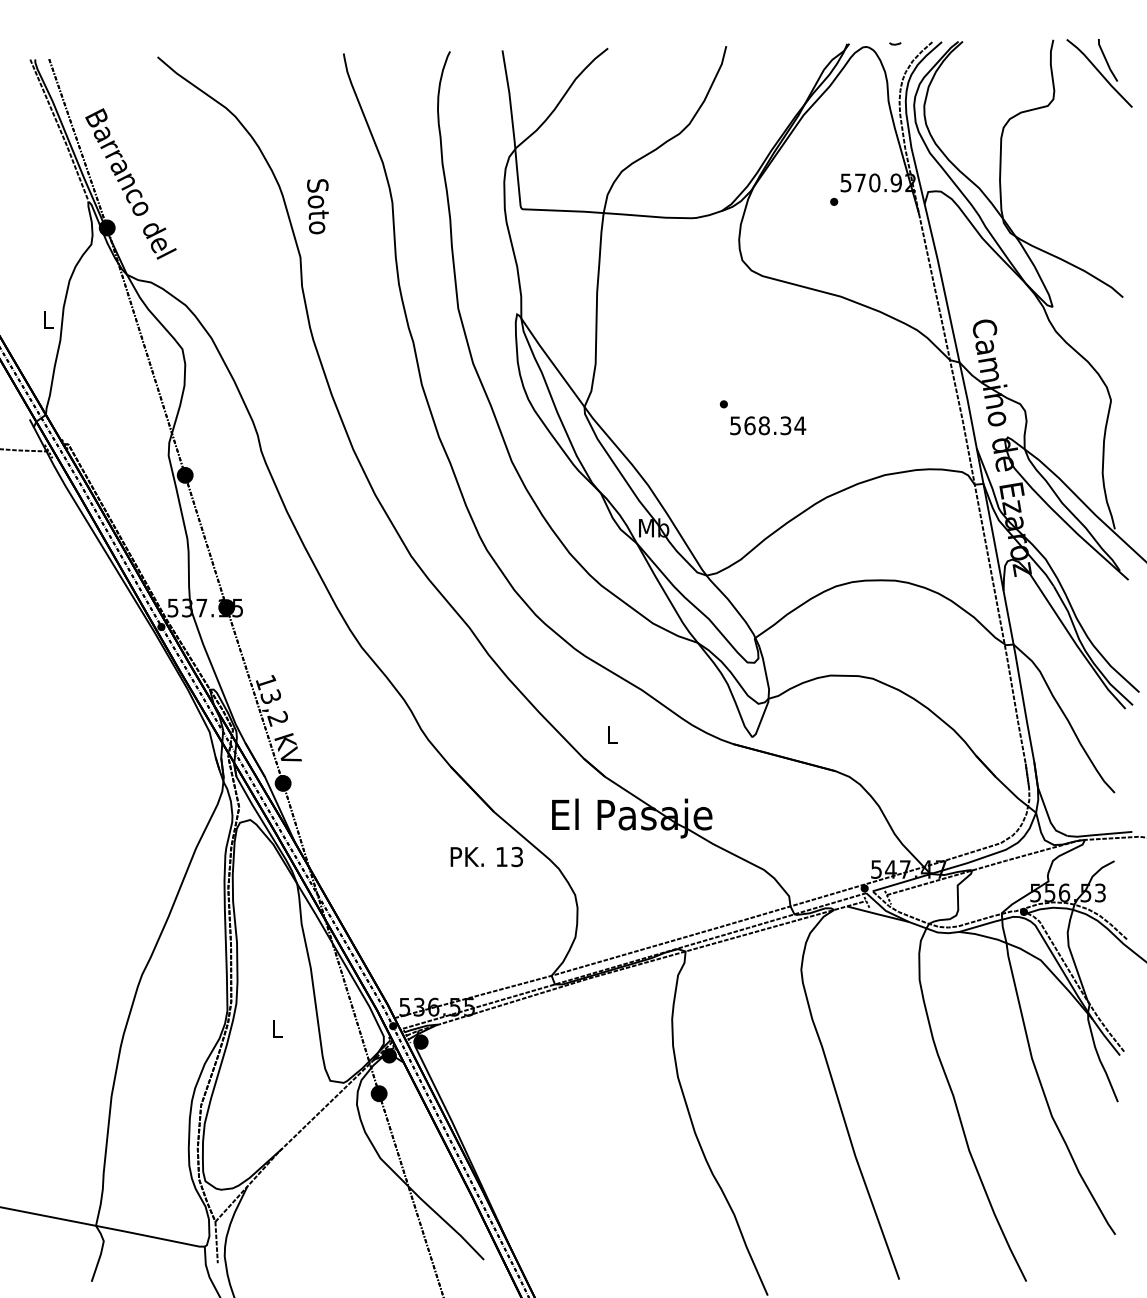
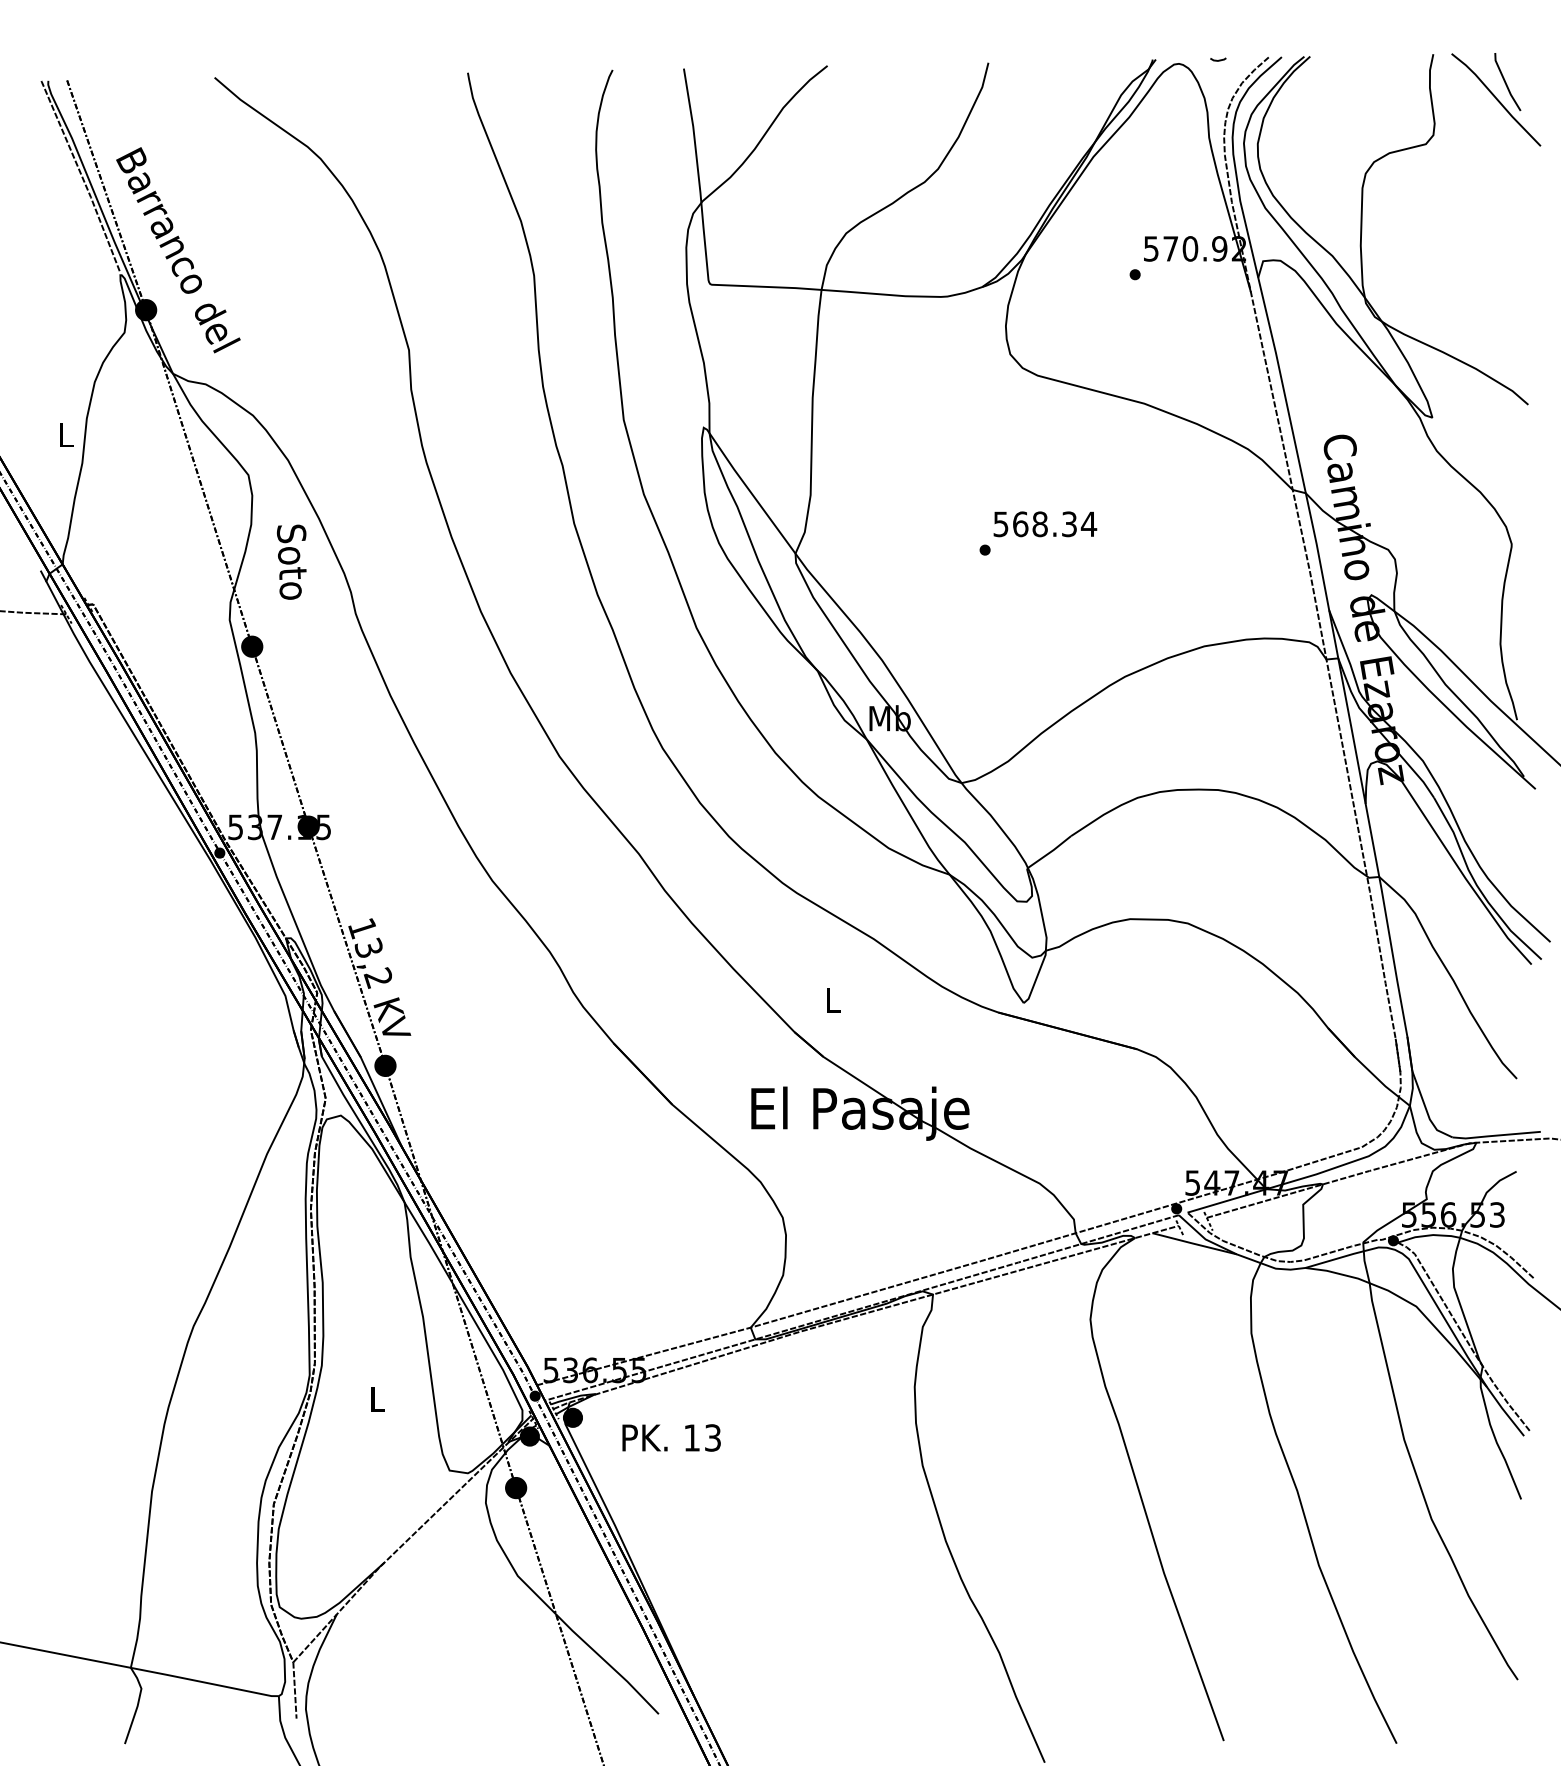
text: (317, 206) -> (291, 561), moved
text: (768, 425) -> (1045, 524), moved
text: (486, 856) -> (671, 1437), moved

